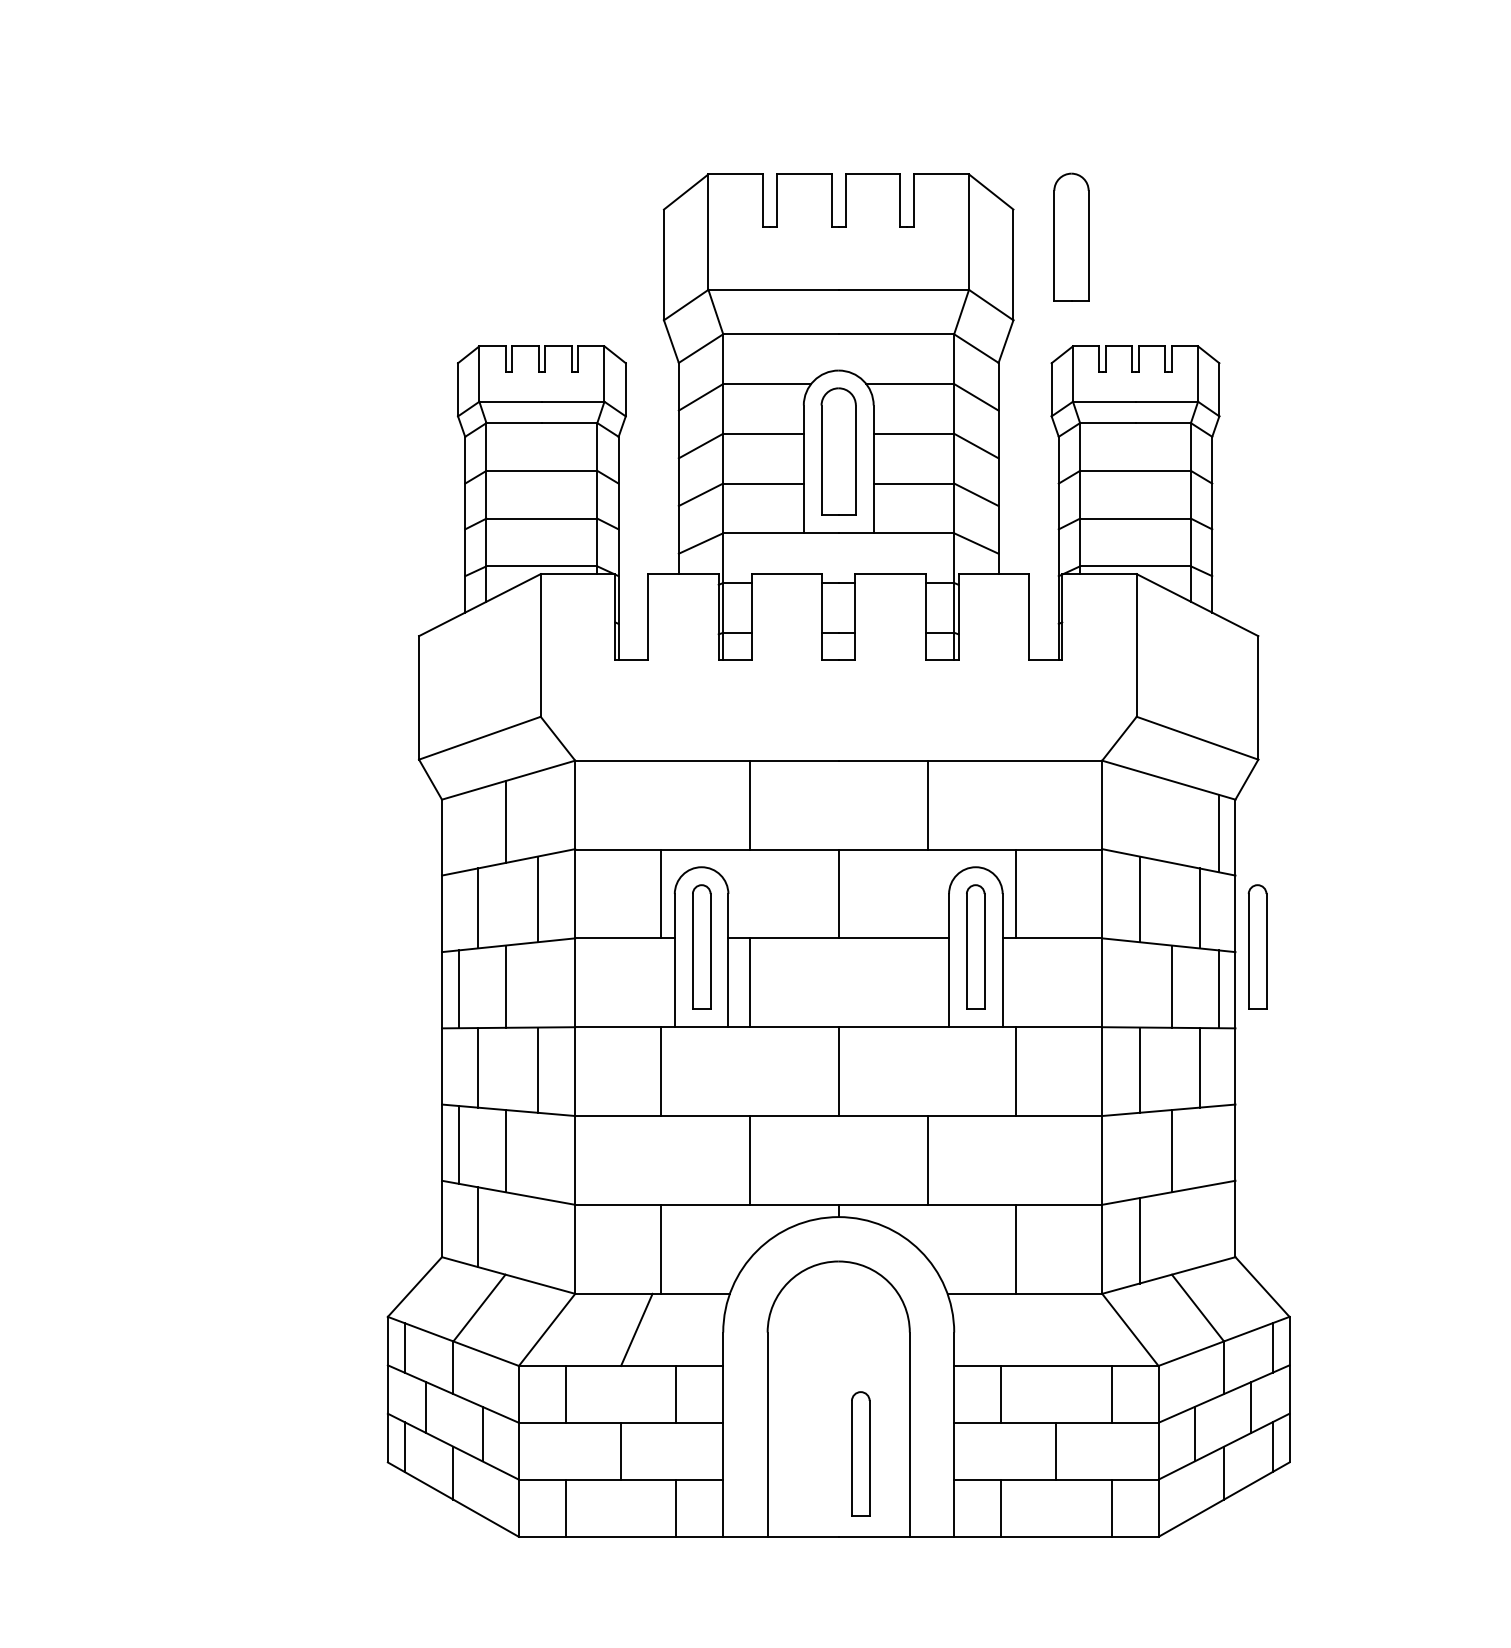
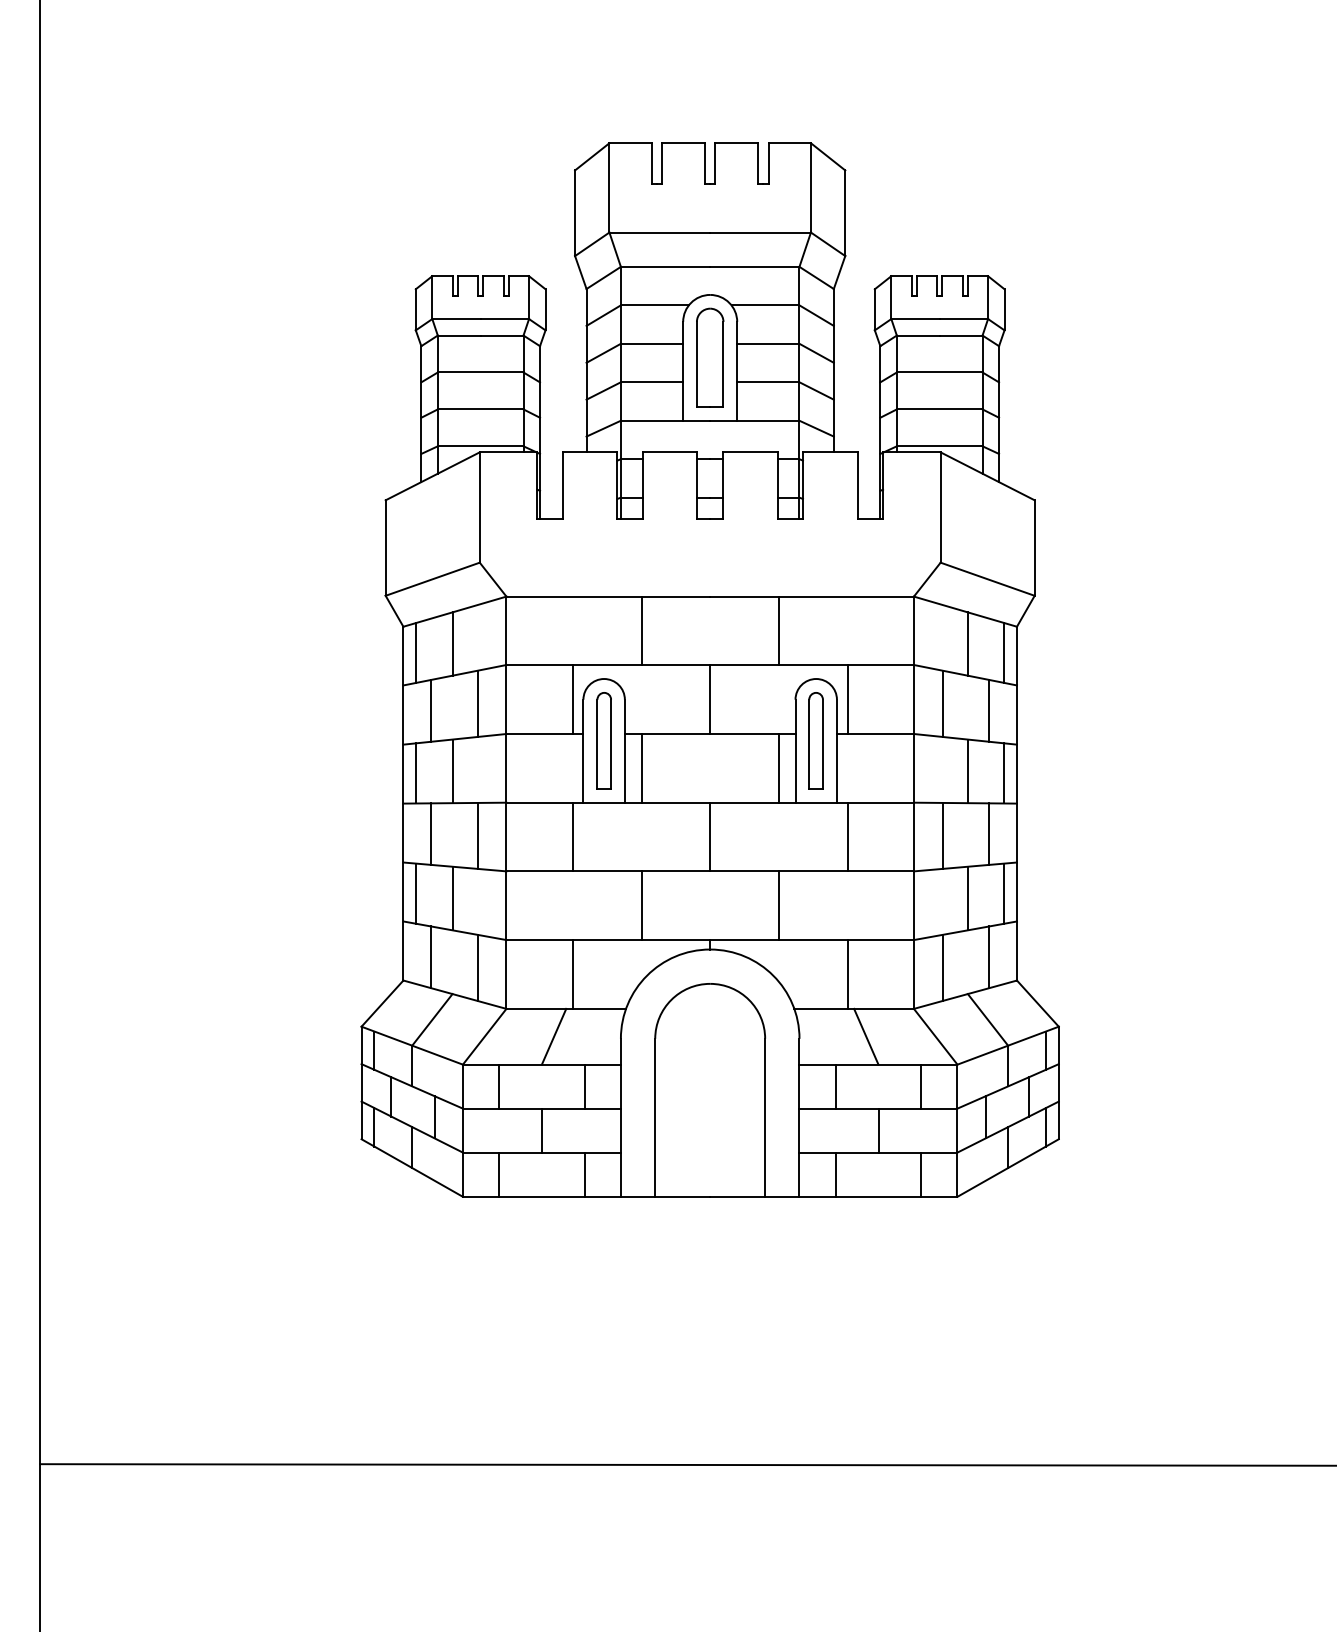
part: (1071, 236) -> (890, 191), removed
line: (1171, 821) -> (967, 643), added
line: (458, 832) -> (416, 652), added
part: (1256, 946) -> (1033, 740), removed
line: (927, 982) -> (778, 768), added
line: (1219, 1144) -> (1004, 893), added
line: (1199, 1227) -> (989, 957), added
line: (537, 1240) -> (477, 967), added
line: (1040, 1329) -> (866, 1036), added
part: (859, 1453) -> (726, 1132), removed

